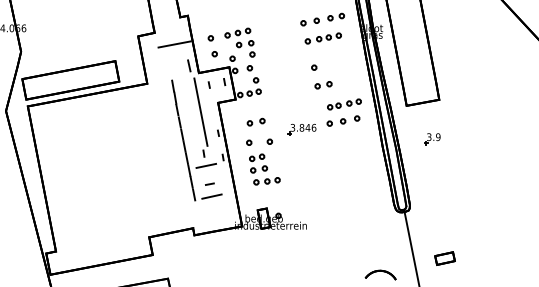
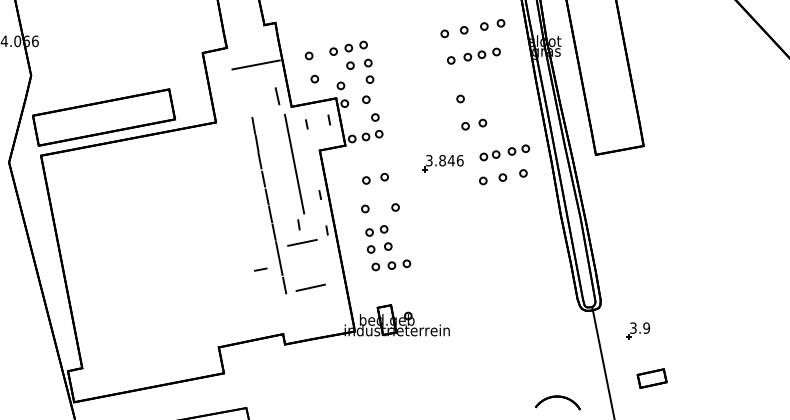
part: (301, 129) -> (441, 163), moved
part: (432, 139) -> (638, 331), moved
line: (209, 183) -> (260, 268), moved

